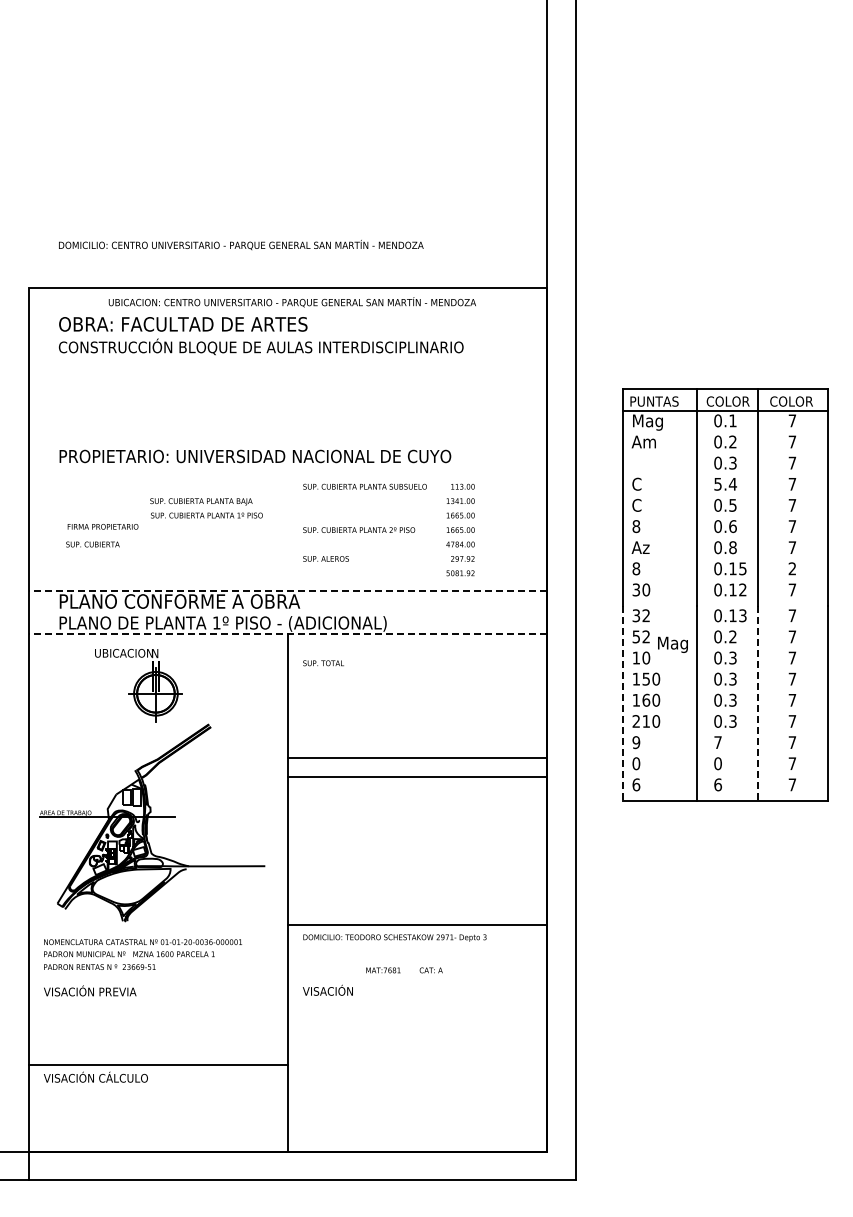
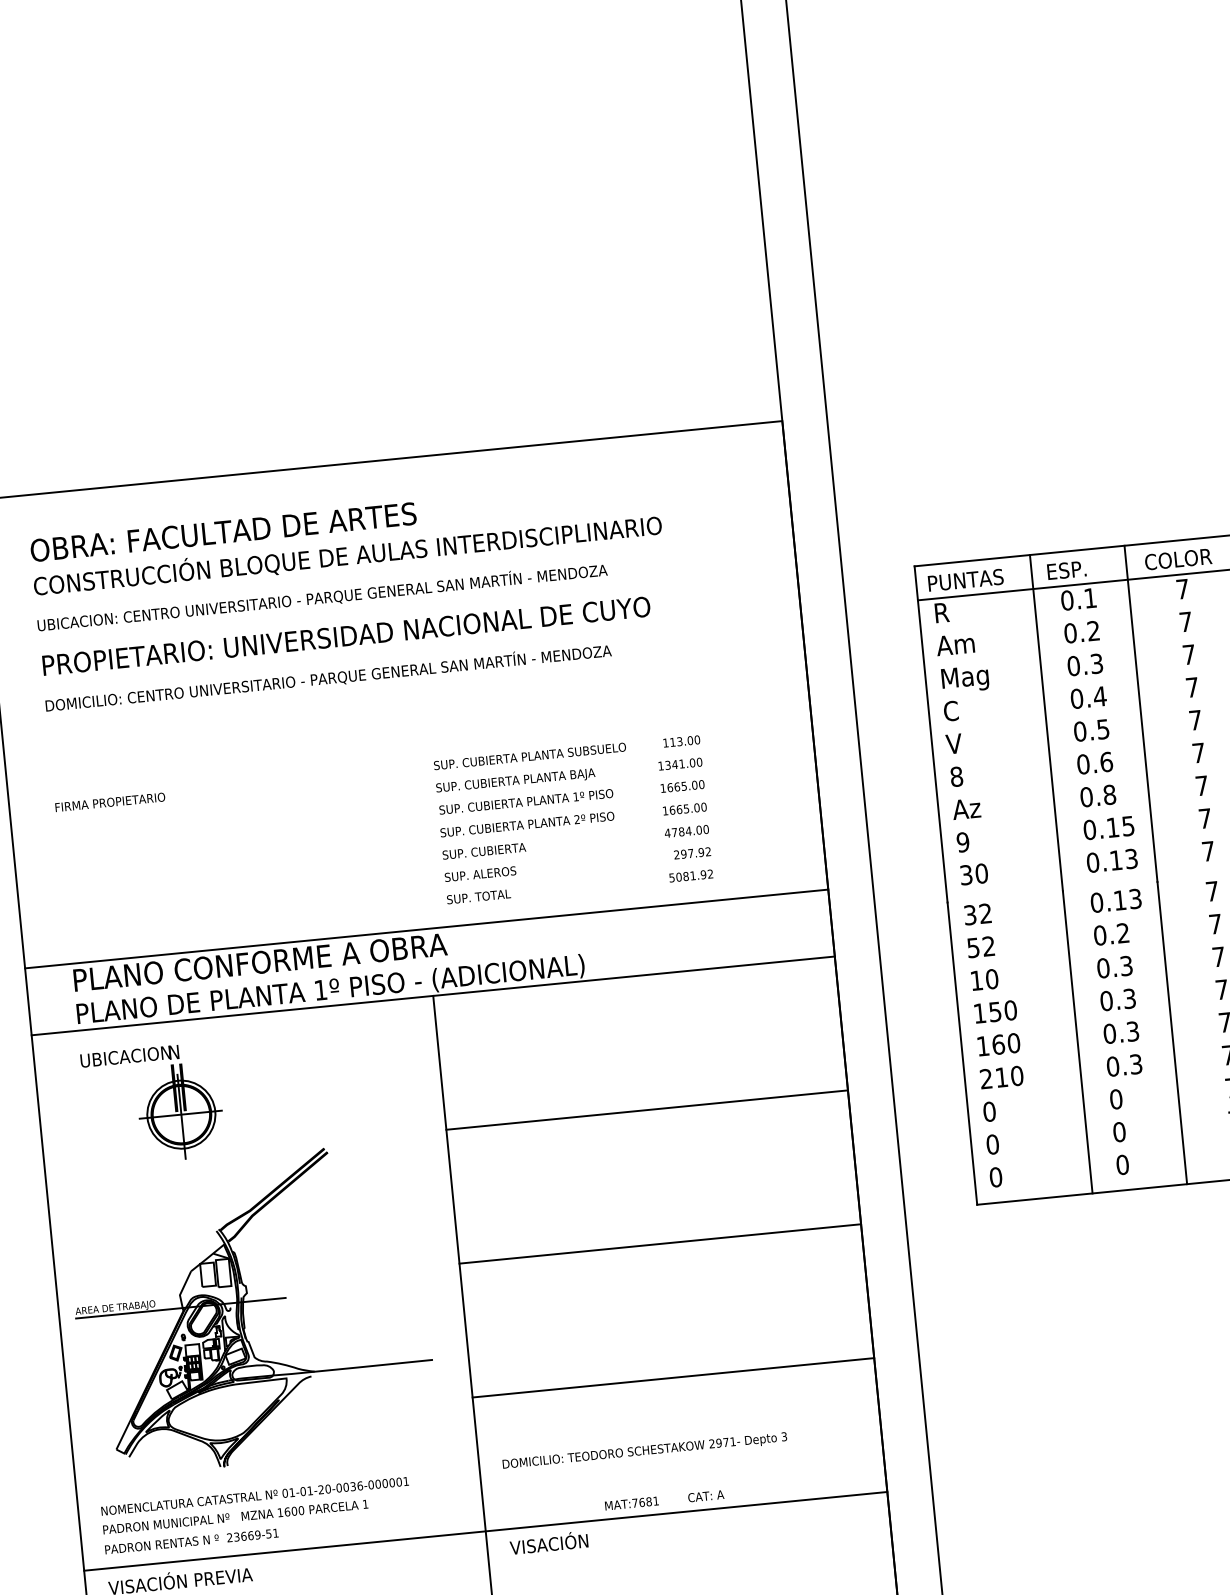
text: (241, 245) -> (328, 678), moved
text: (291, 302) -> (321, 597), moved
text: (727, 401) -> (1079, 569), COLOR -> ESP.
text: (648, 422) -> (959, 613), Mag -> R
text: (255, 456) -> (346, 636), moved
text: (717, 483) -> (1075, 697), 5.4 -> 0.4
text: (636, 504) -> (953, 742), C -> V
text: (206, 508) -> (524, 790), moved
text: (102, 526) -> (109, 801), moved
text: (92, 544) -> (483, 851), moved
text: (636, 568) -> (963, 841), 8 -> 9
text: (791, 568) -> (1203, 818), 2 -> 7
line: (288, 590) -> (427, 928), dashed -> solid
text: (742, 590) -> (1131, 859), 0.12 -> 0.13
line: (288, 633) -> (433, 995), dashed -> solid
text: (672, 644) -> (964, 678), moved
text: (323, 663) -> (478, 897), moved
part: (138, 685) -> (153, 1104), moved
line: (622, 704) -> (962, 1054), dashed -> solid
line: (758, 704) -> (1173, 1034), dashed -> solid
text: (636, 742) -> (989, 1111), 9 -> 0
text: (717, 742) -> (1115, 1099), 7 -> 0
line: (417, 758) -> (646, 1110), moved
line: (417, 777) -> (659, 1244), moved
text: (636, 784) -> (996, 1176), 6 -> 0
text: (717, 784) -> (1121, 1164), 6 -> 0
line: (417, 924) -> (672, 1377), moved
line: (288, 979) -> (486, 1532), added

